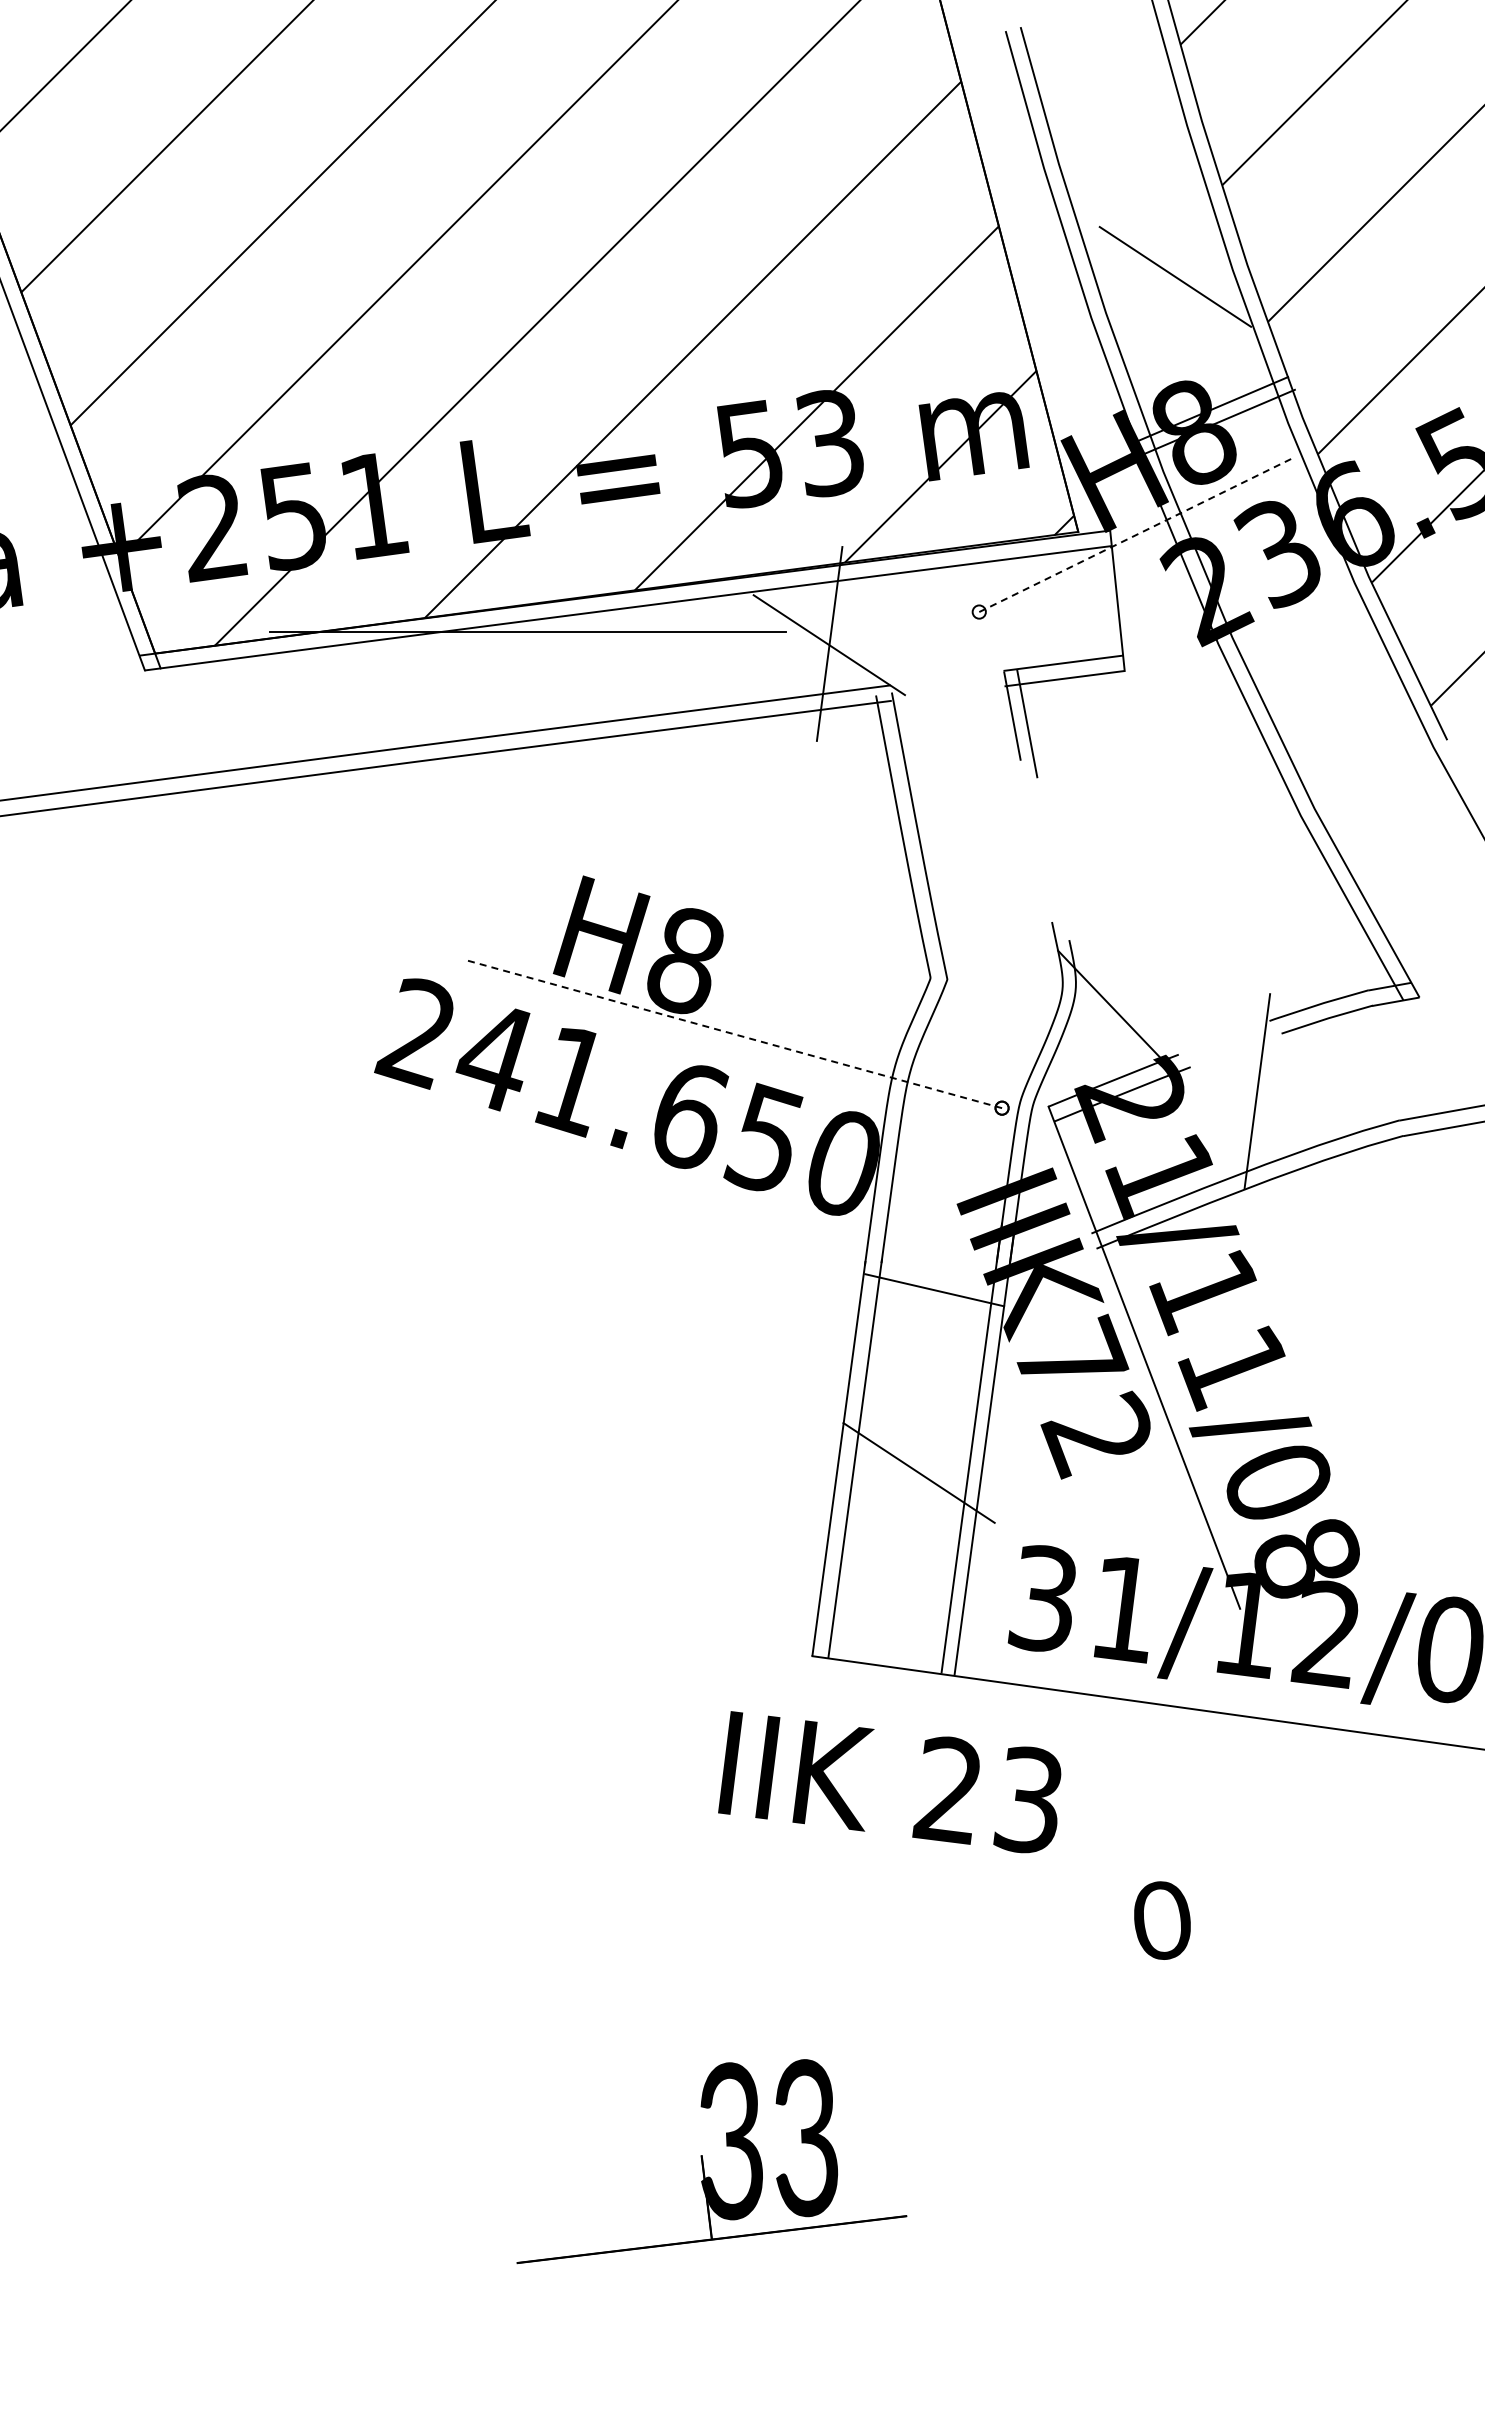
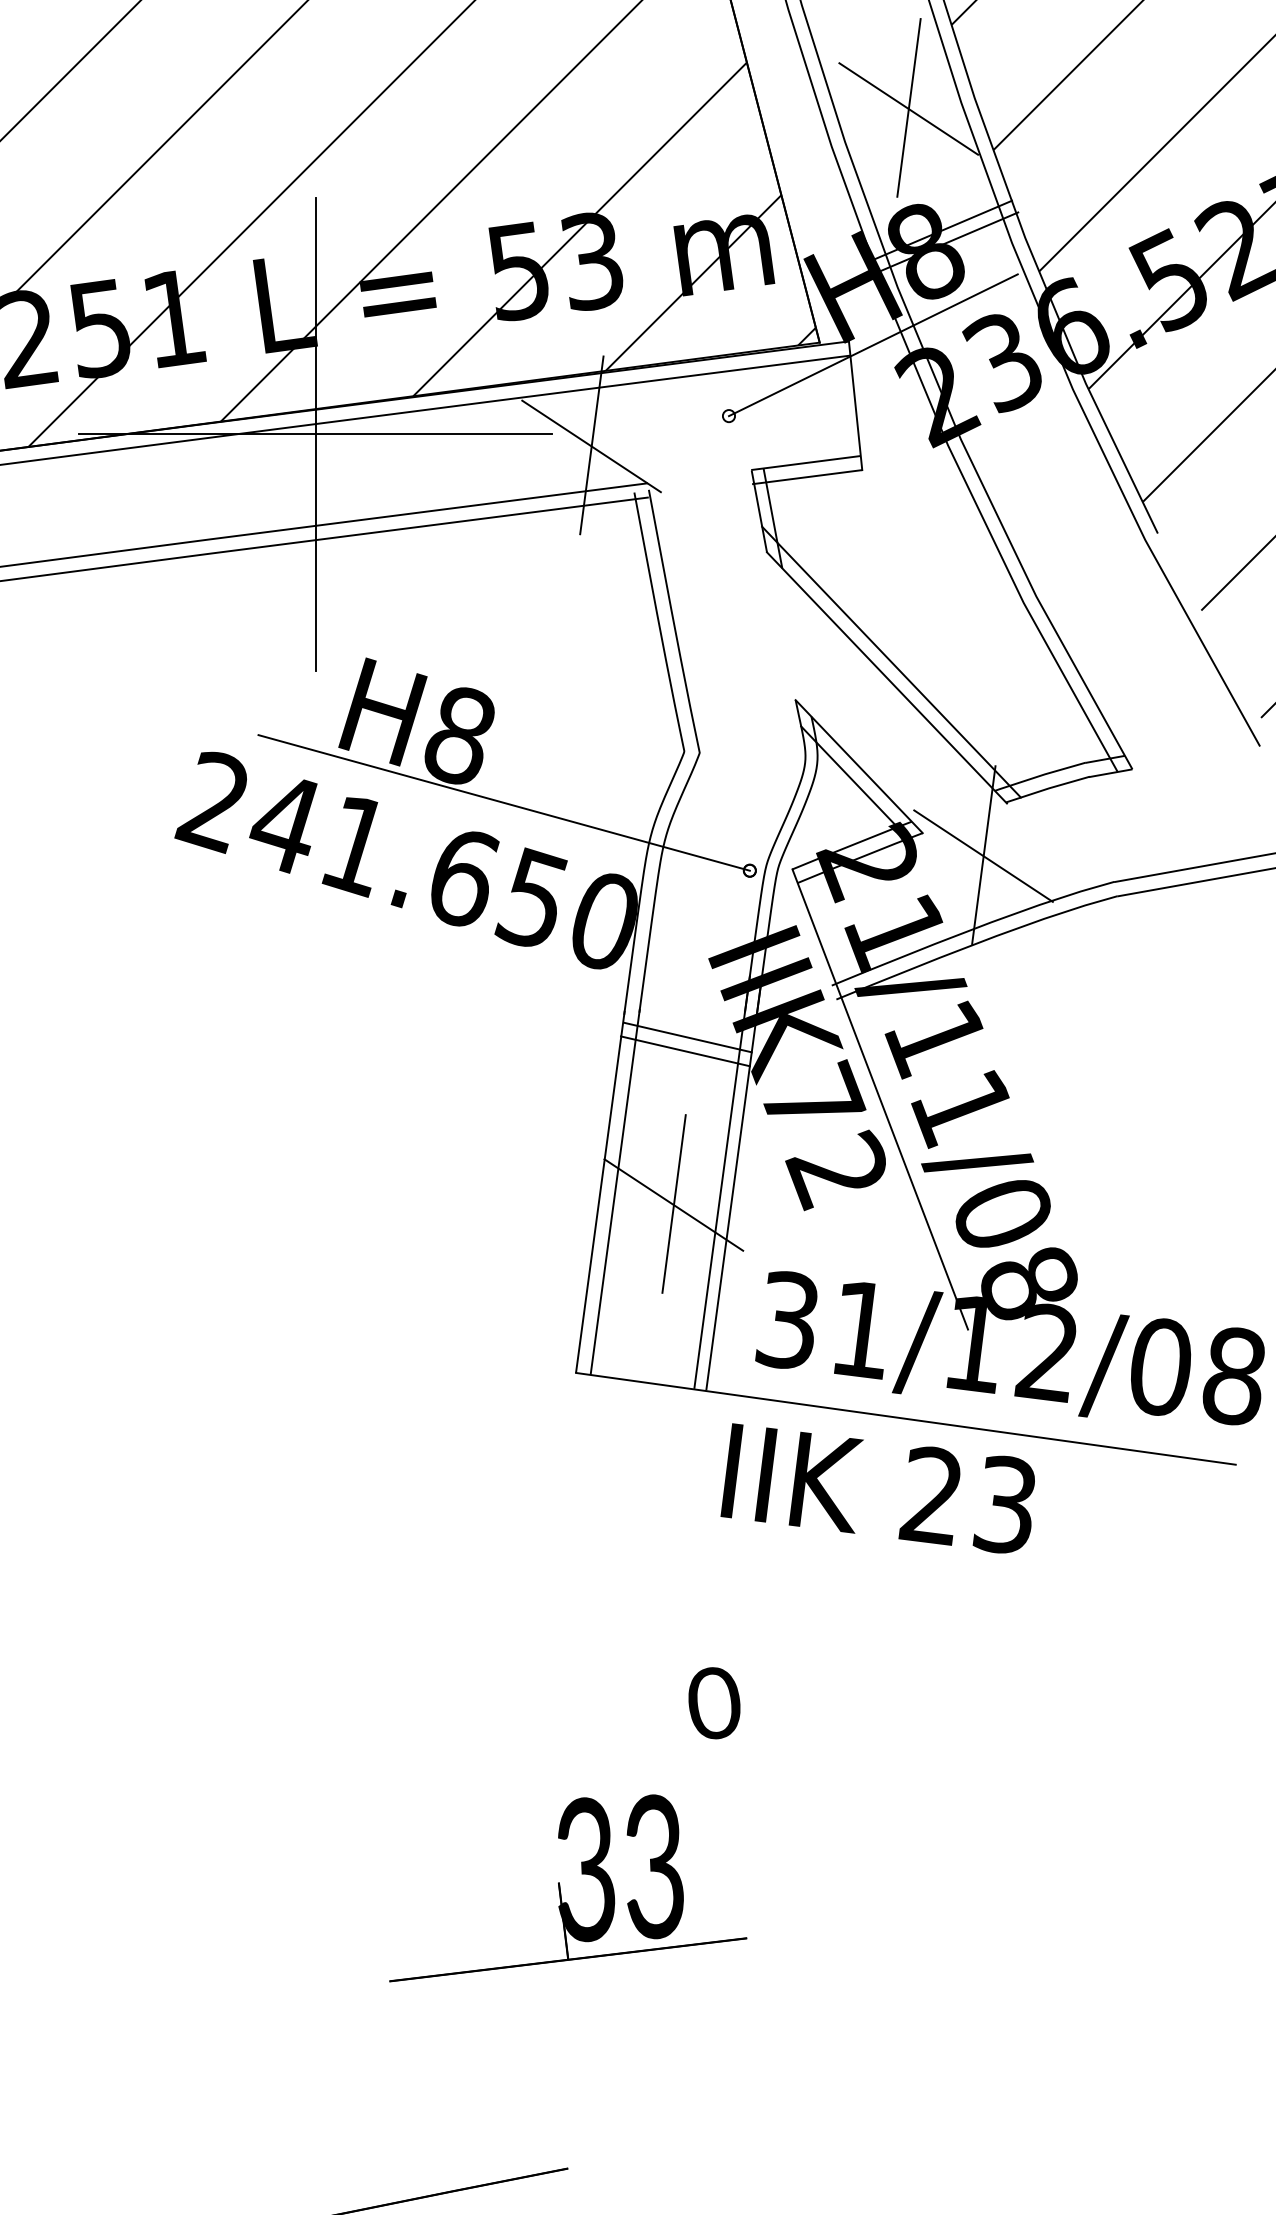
line: (1175, 275) -> (908, 107), added
line: (1136, 534) -> (873, 345), dashed -> solid
line: (528, 631) -> (315, 433), added
line: (1156, 880) -> (891, 662), added
line: (1151, 897) -> (886, 677), added
line: (1121, 994) -> (859, 766), added
line: (733, 1034) -> (503, 803), dashed -> solid
line: (1256, 1092) -> (983, 856), added
line: (931, 1304) -> (685, 1050), added
line: (919, 1471) -> (674, 1203), added
text: (889, 1782) -> (877, 1488), moved
text: (1162, 1920) -> (714, 1703), moved
part: (703, 2161) -> (560, 1888), moved

